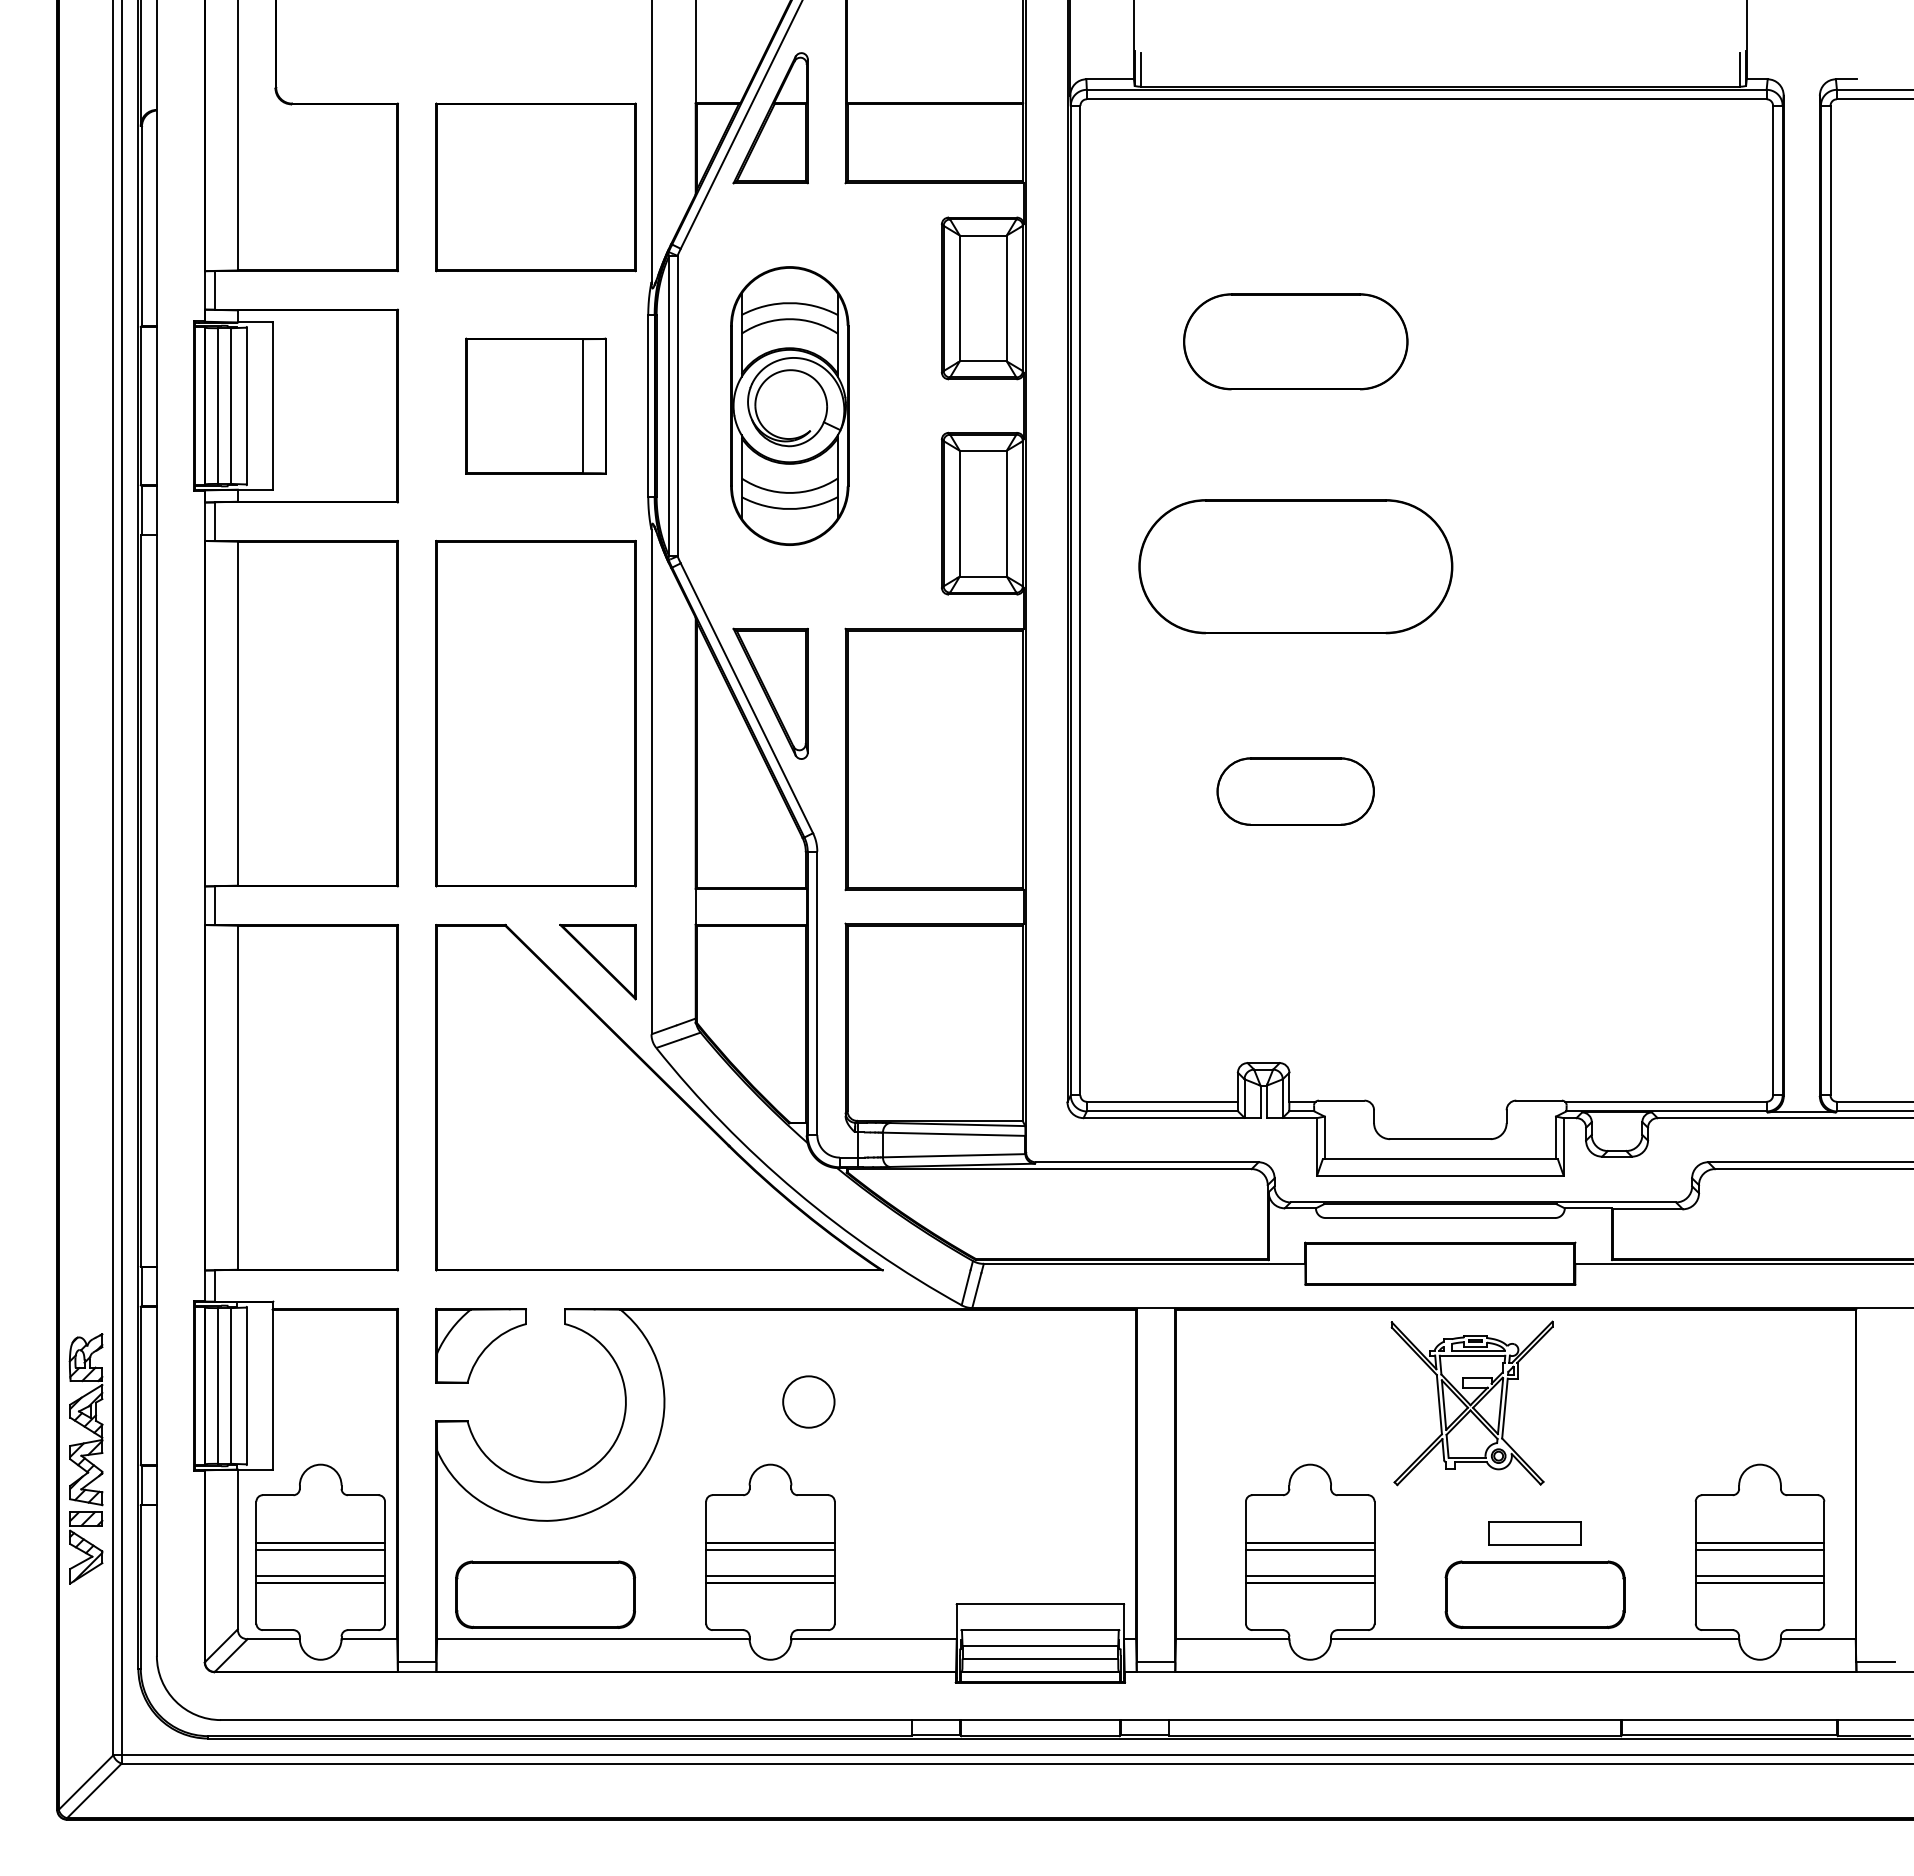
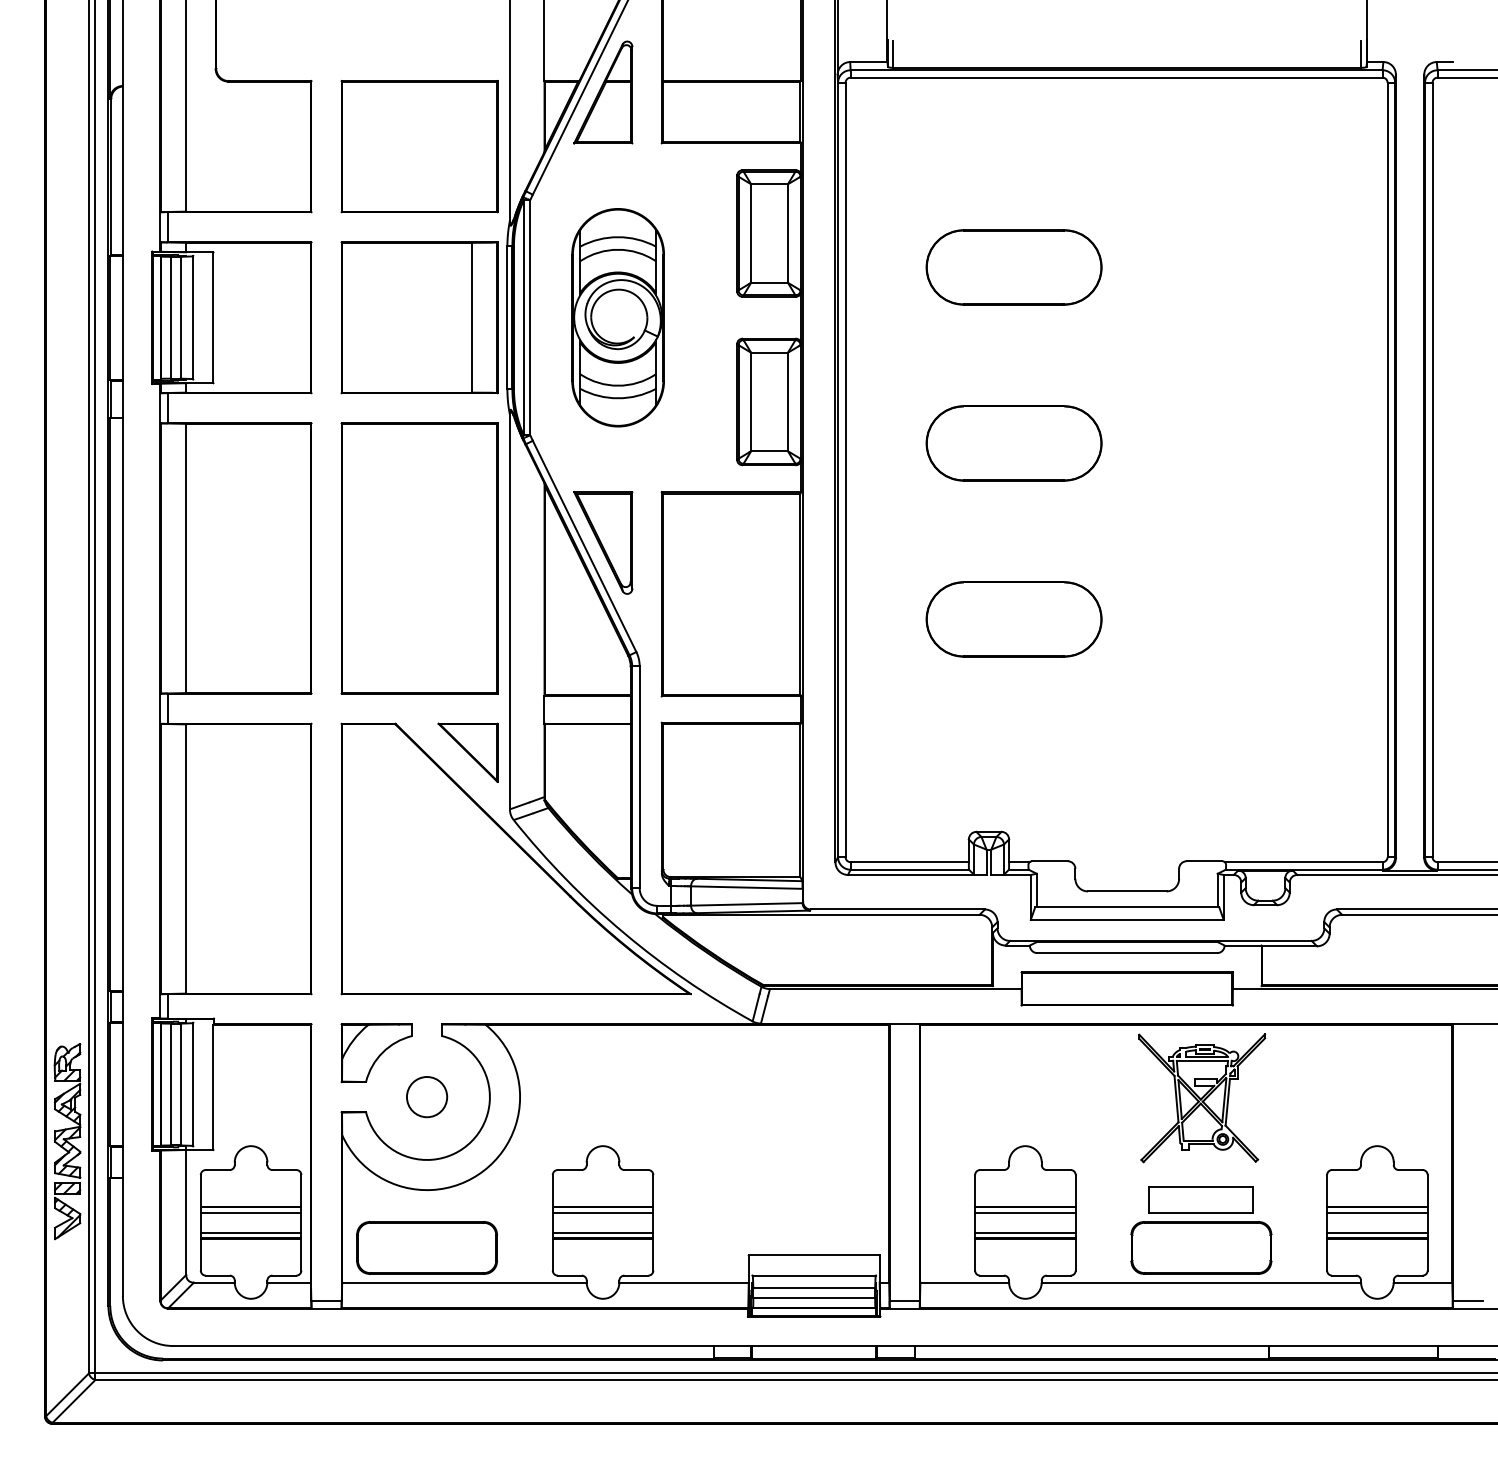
part: (535, 405) -> (419, 317), size x1.43
part: (1295, 566) -> (1013, 443), size x0.71
part: (1295, 791) -> (1013, 619), size x1.43
circle: (809, 1402) -> (427, 1097), moved
part: (1472, 1403) -> (1202, 1098), moved
part: (1533, 1532) -> (1200, 1199), size x1.43

